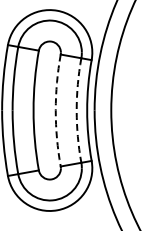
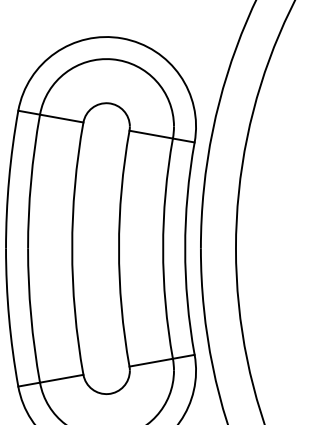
arc: (55, 110) -> (118, 248), dashed -> solid
arc: (76, 110) -> (162, 248), dashed -> solid

